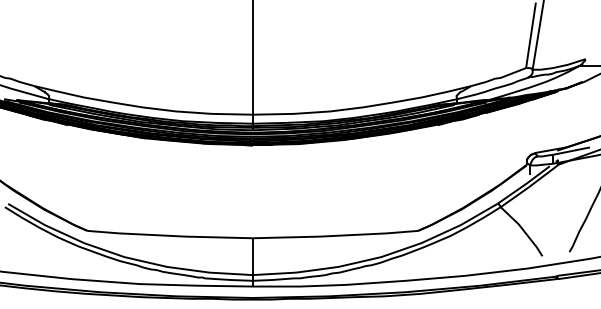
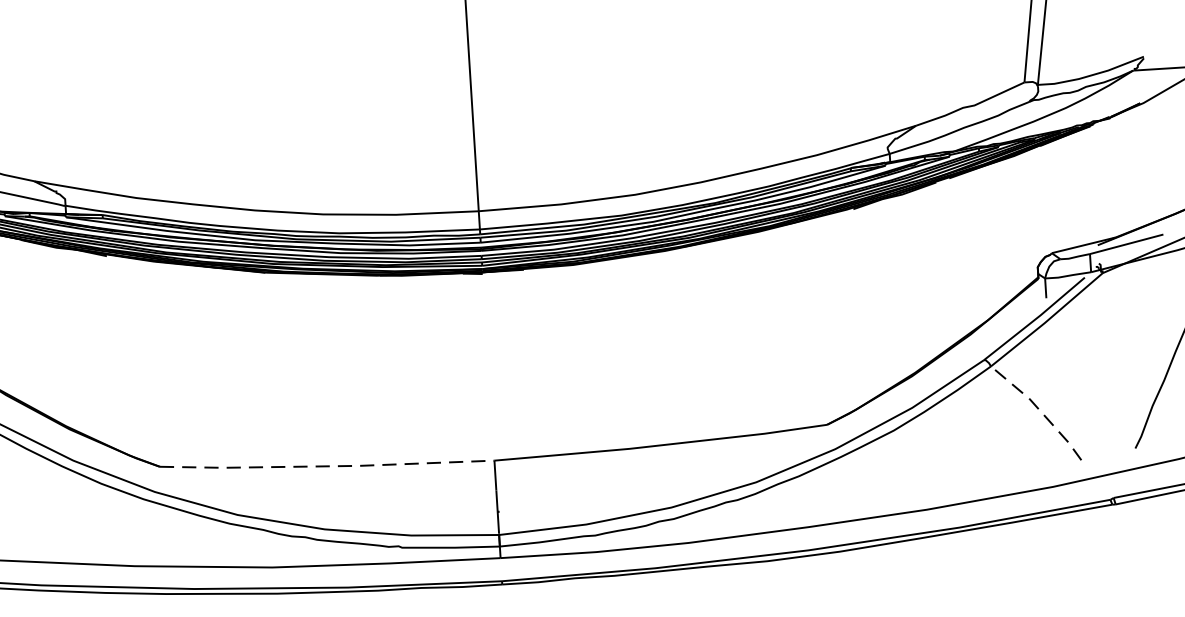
line: (523, 230) -> (1039, 410), solid -> dashed
line: (169, 235) -> (325, 465), solid -> dashed

